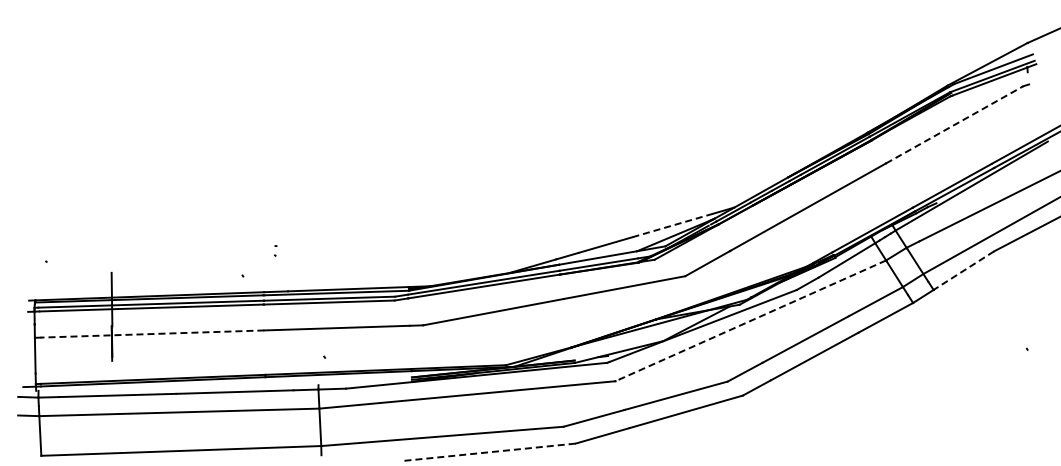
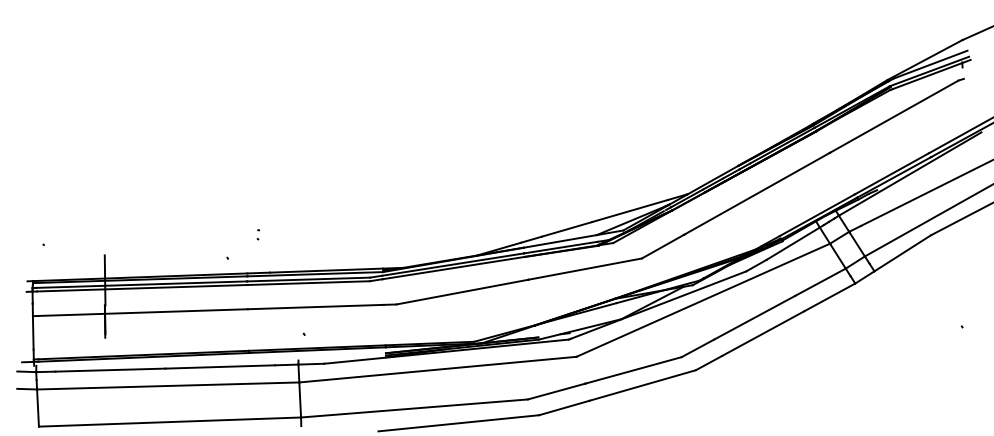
line: (954, 124) -> (894, 116), dashed -> solid
line: (672, 225) -> (629, 210), dashed -> solid
line: (963, 270) -> (902, 253), dashed -> solid
line: (750, 321) -> (703, 300), dashed -> solid
line: (152, 334) -> (143, 313), dashed -> solid
line: (489, 452) -> (458, 423), dashed -> solid

